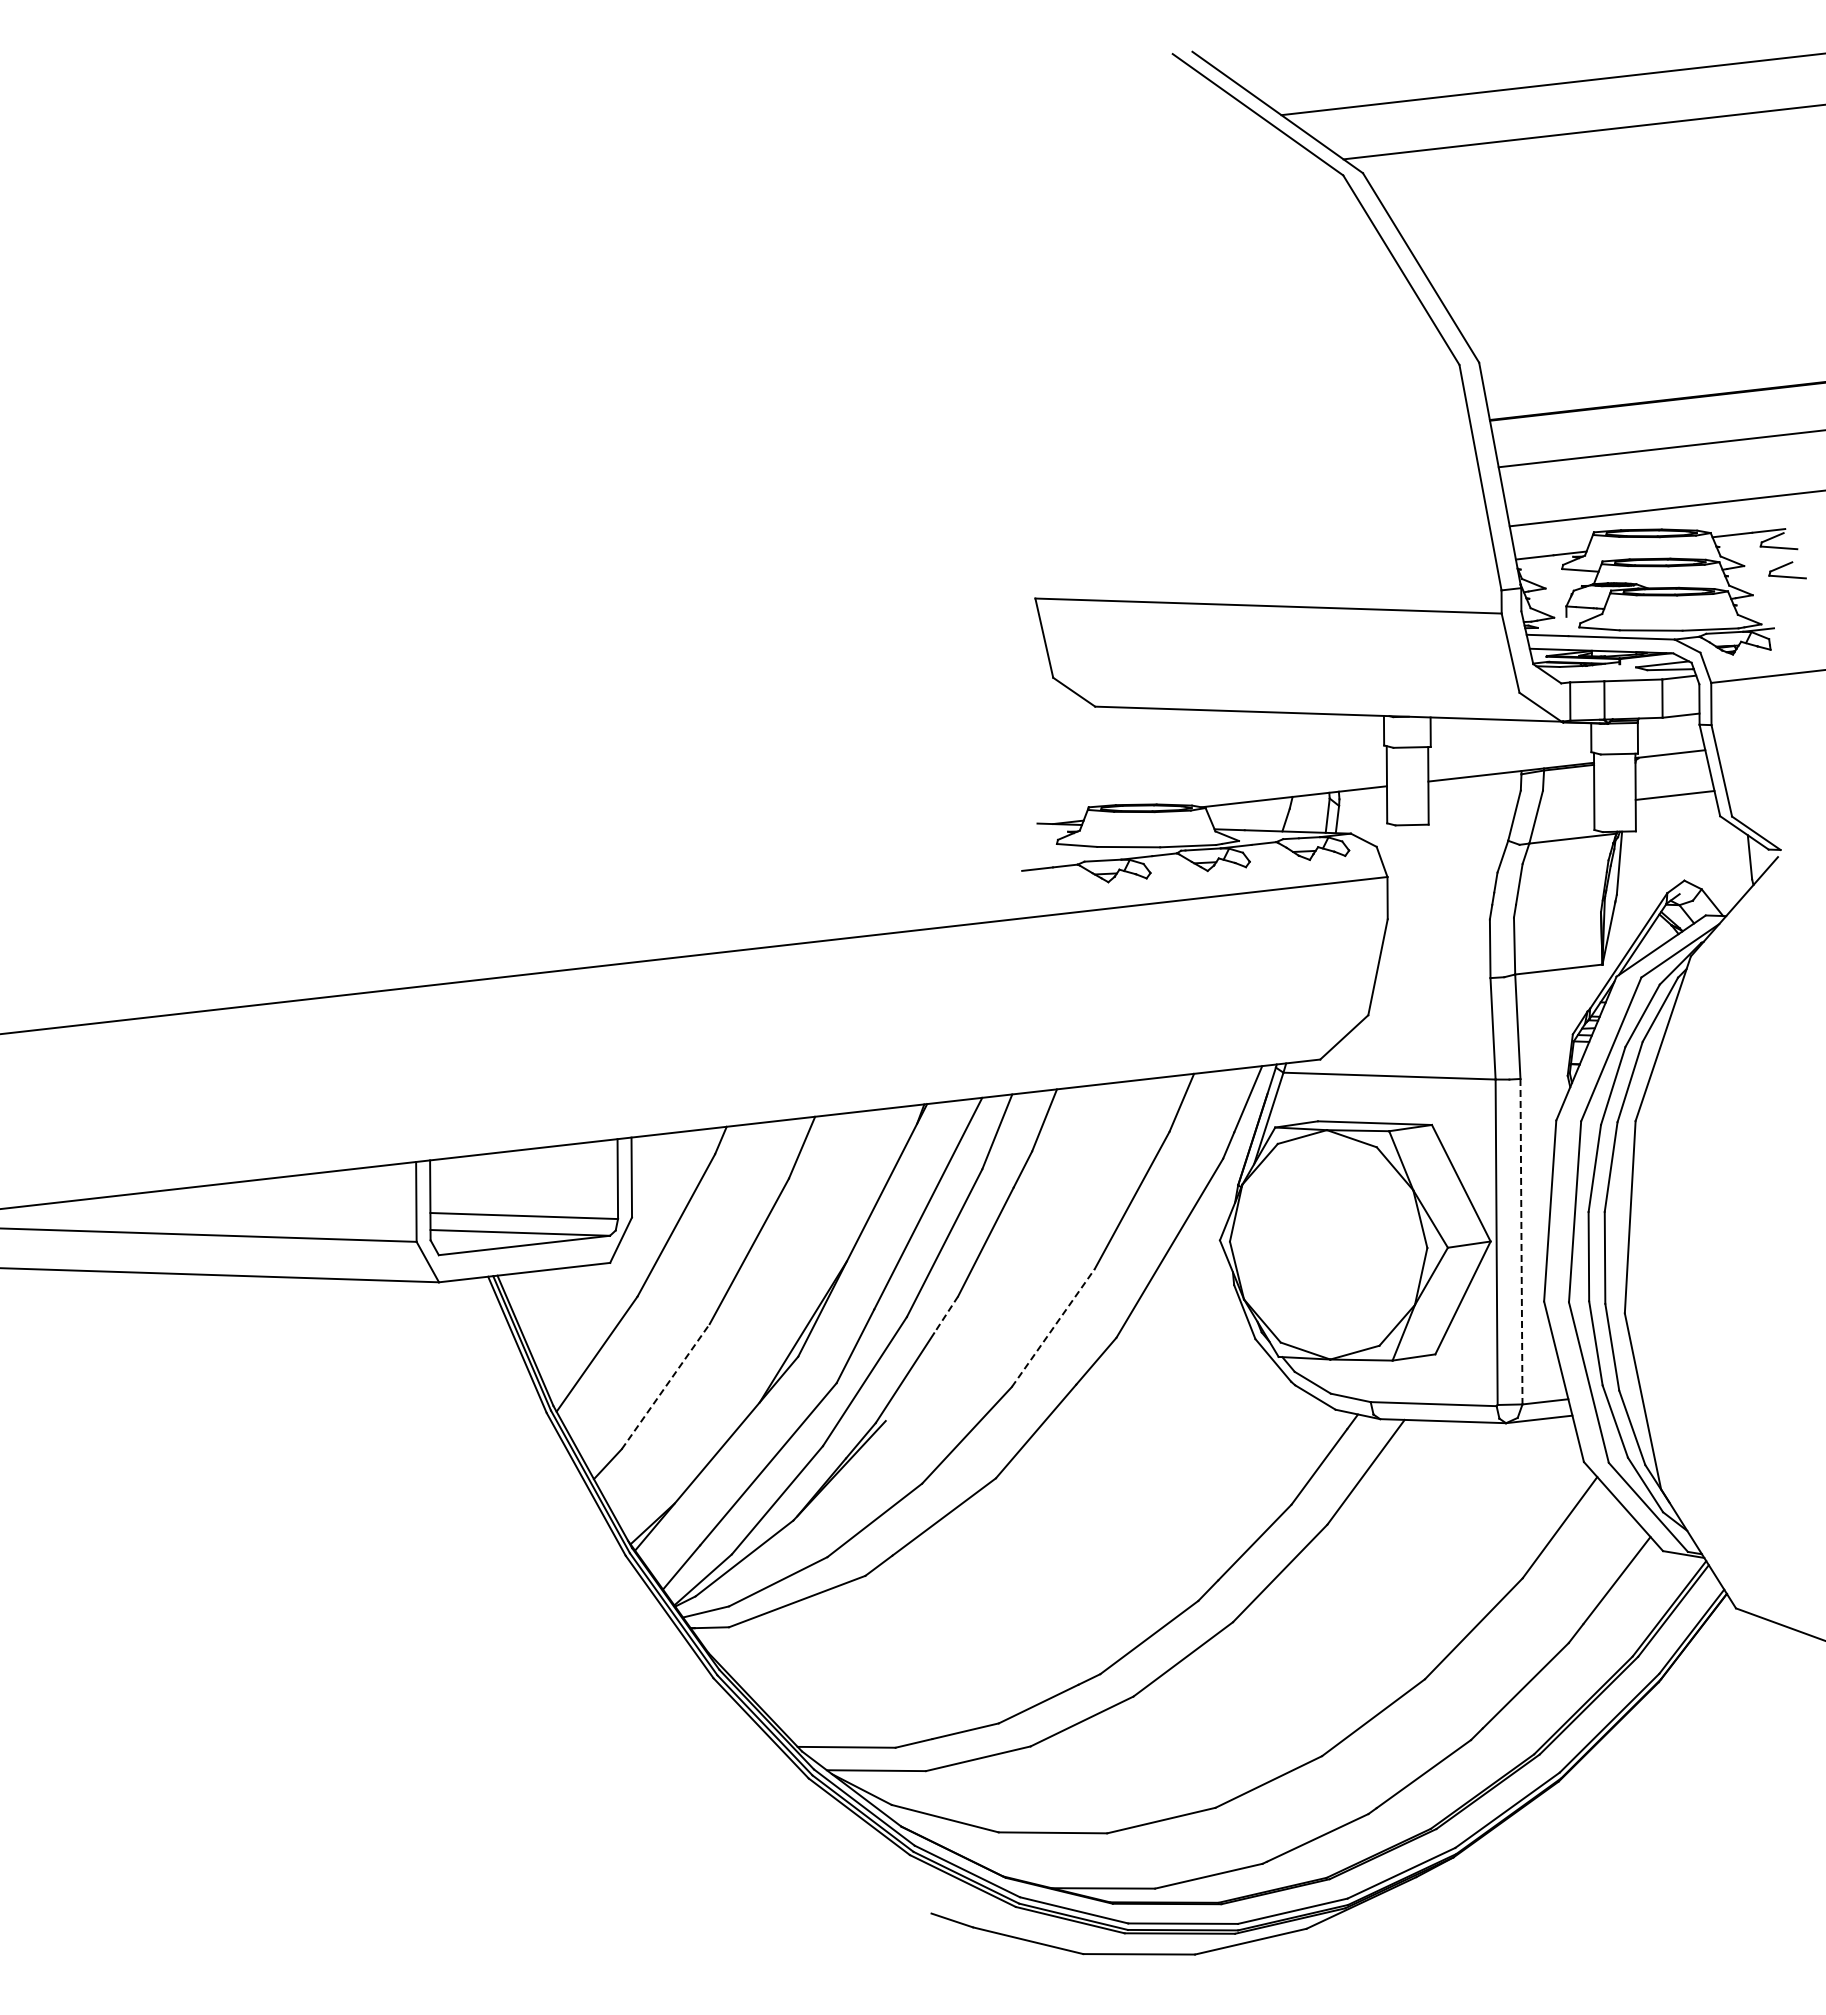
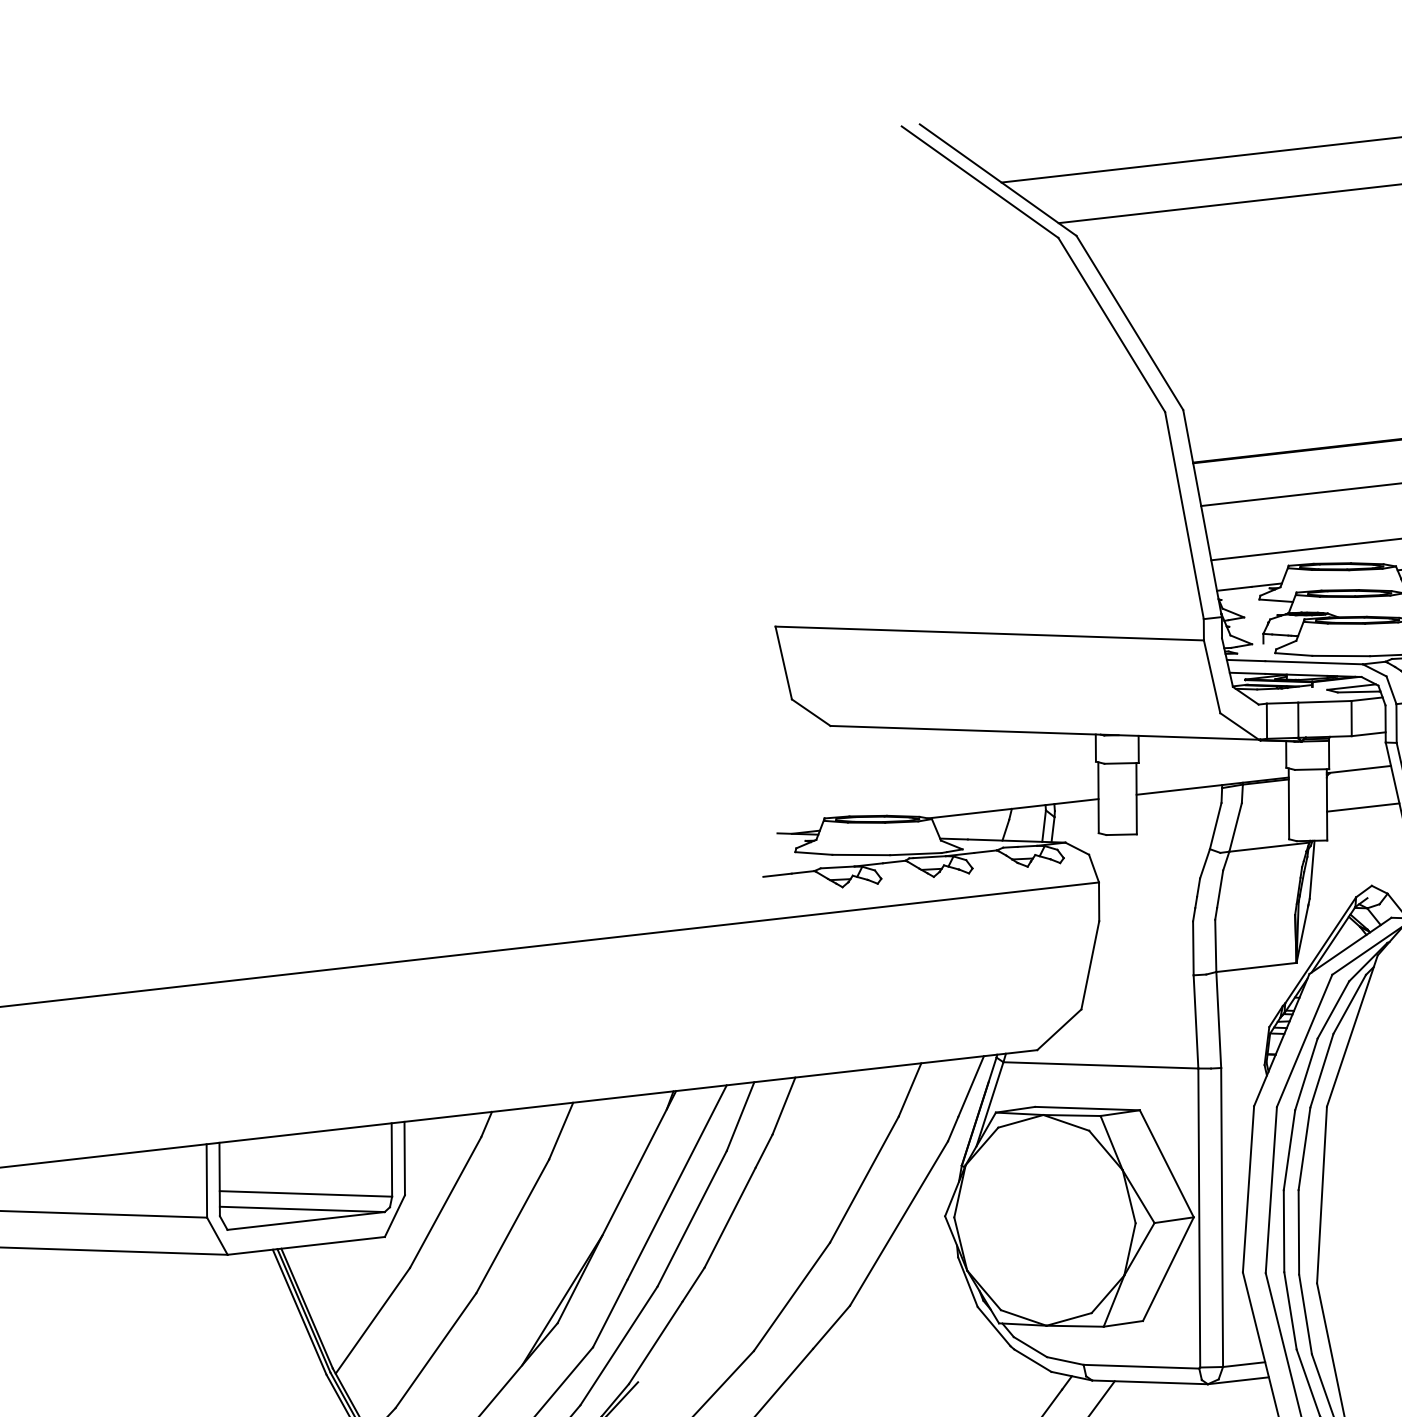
line: (1521, 1241) -> (1222, 1217), dashed -> solid
line: (945, 1315) -> (692, 1285), dashed -> solid
line: (1053, 1327) -> (792, 1296), dashed -> solid
line: (666, 1386) -> (436, 1350), dashed -> solid

